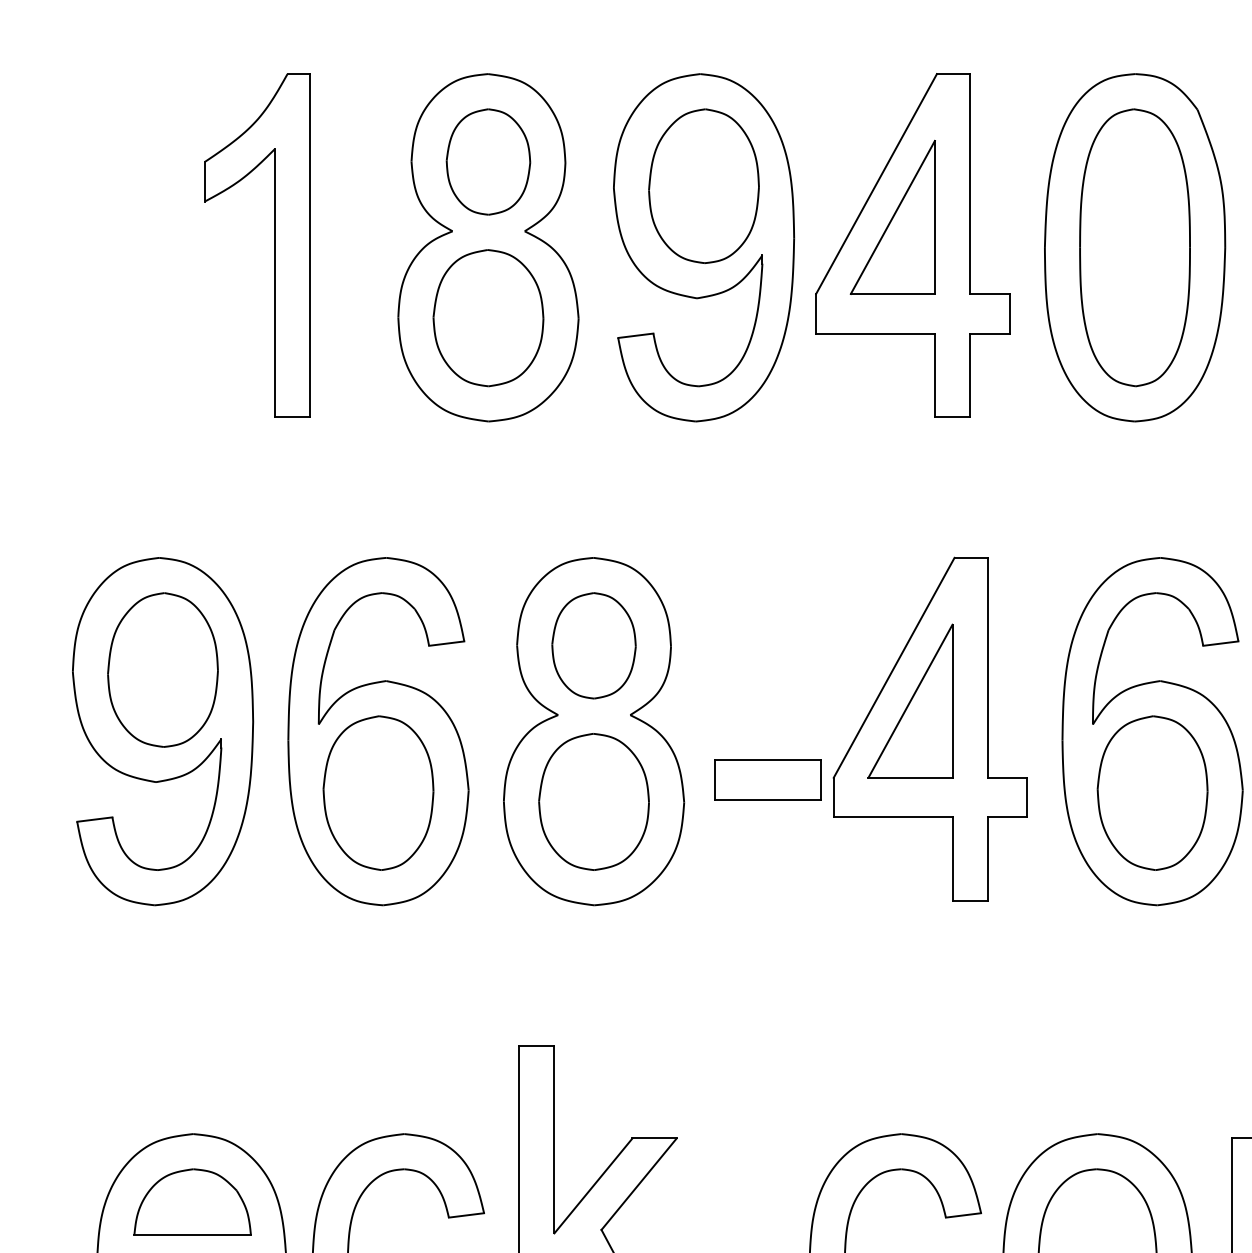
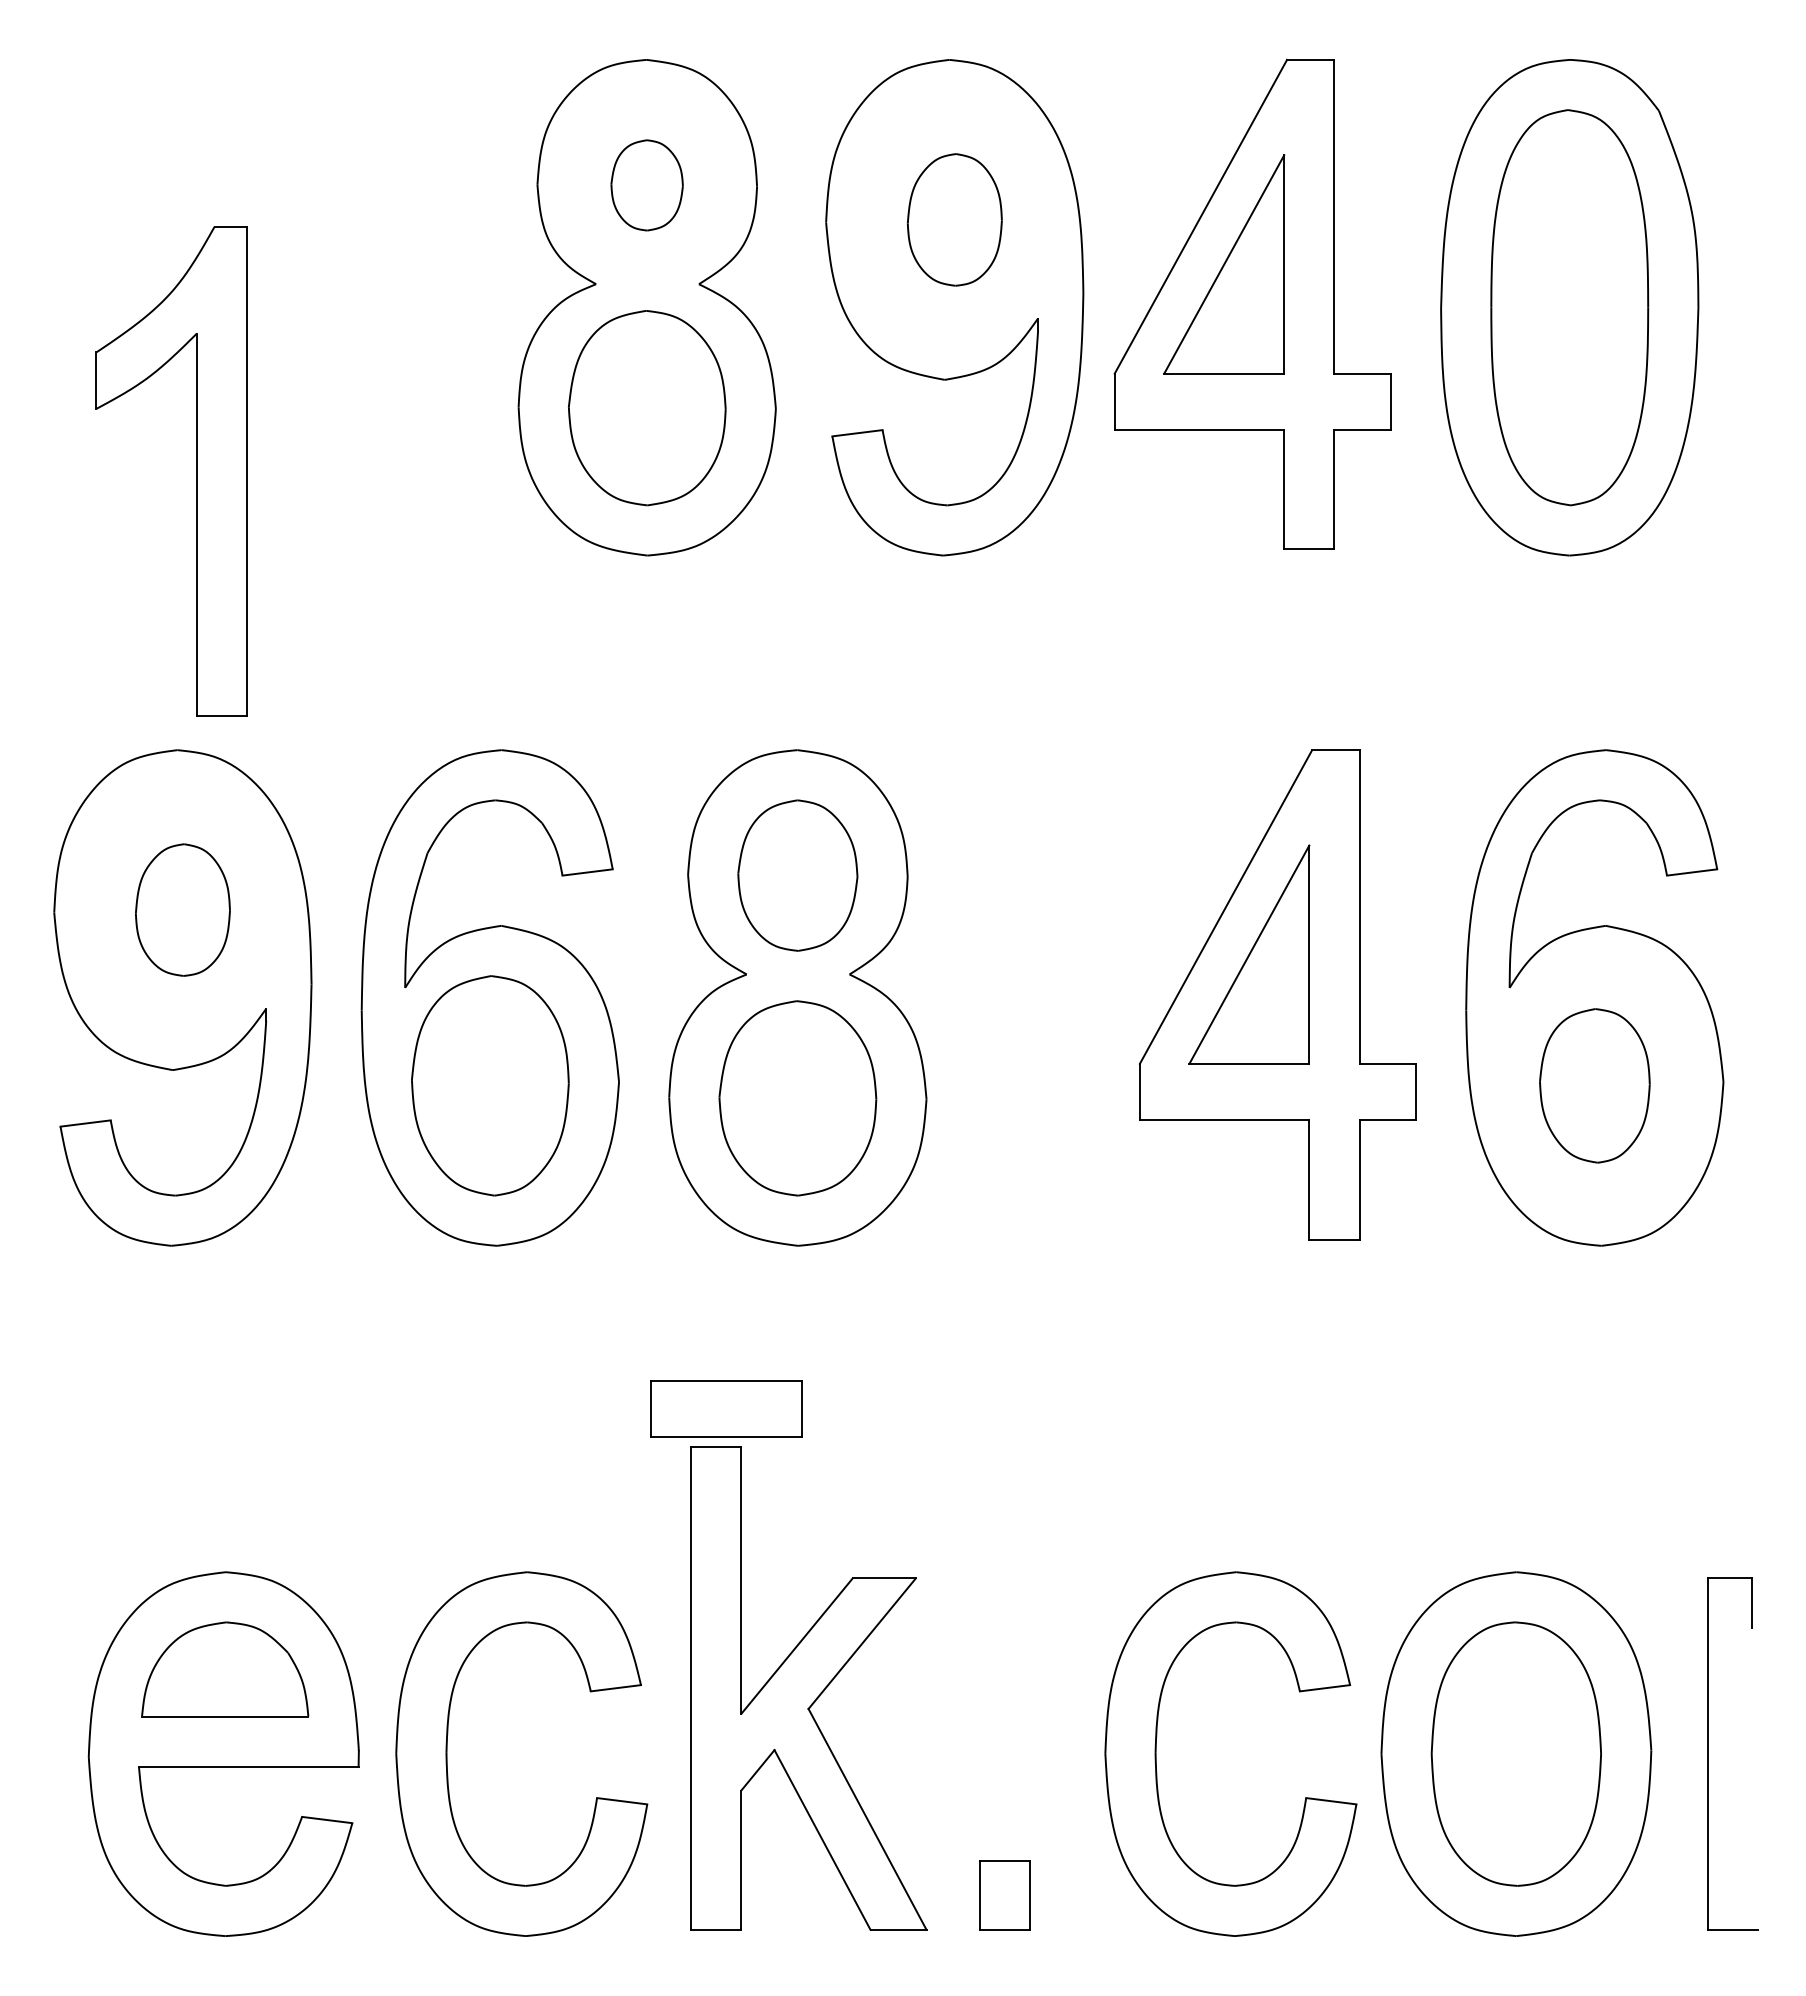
part: (487, 162) -> (646, 185), size x0.6
part: (703, 185) -> (954, 219), size x0.6
part: (274, 245) -> (196, 471), moved
part: (162, 669) -> (182, 909), size x0.6
part: (767, 779) -> (726, 1408), moved
part: (1152, 792) -> (1594, 1085), size x0.7

